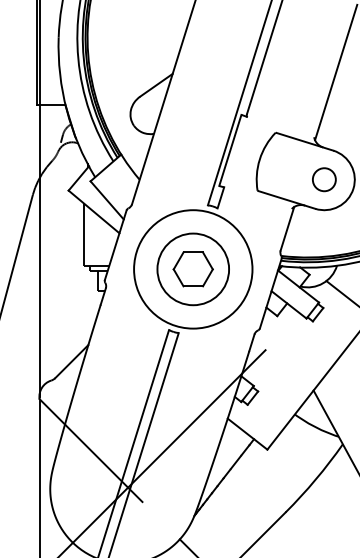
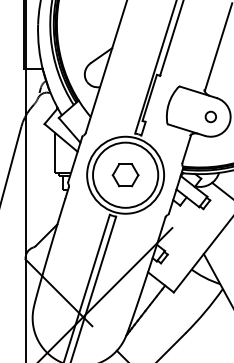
circle: (323, 179) -> (210, 116), size x0.7
circle: (193, 268) -> (125, 174), size x1.4

